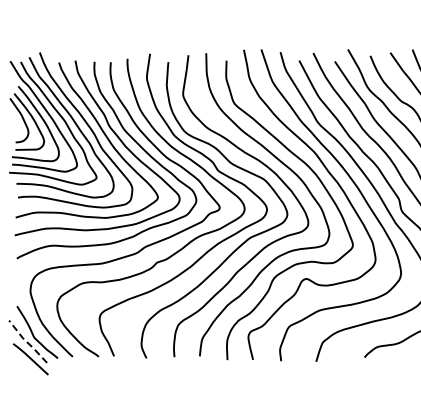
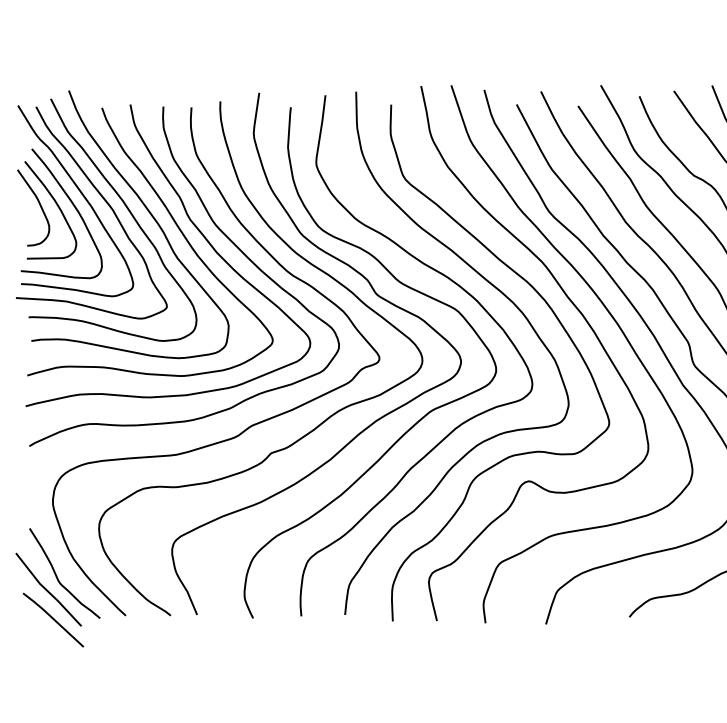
line: (27, 342) -> (47, 591), dashed -> solid

